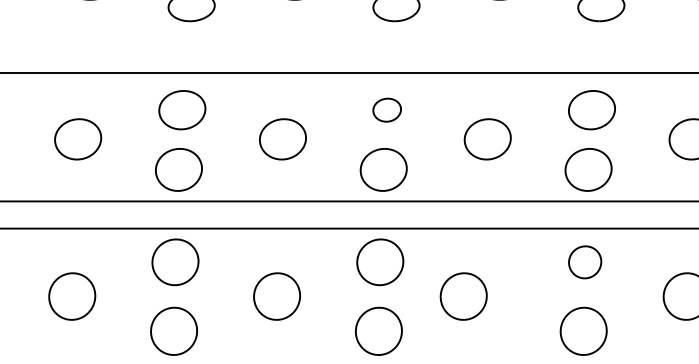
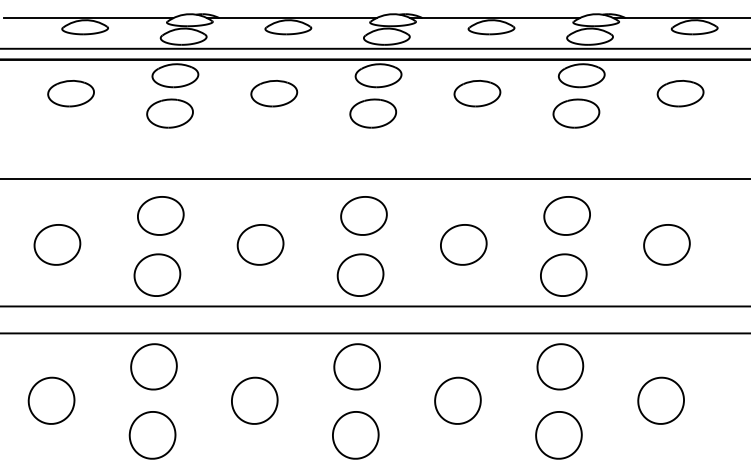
part: (386, 109) -> (363, 215), size x1.67
part: (585, 261) -> (560, 366), size x1.43
part: (463, 296) -> (457, 400), moved

